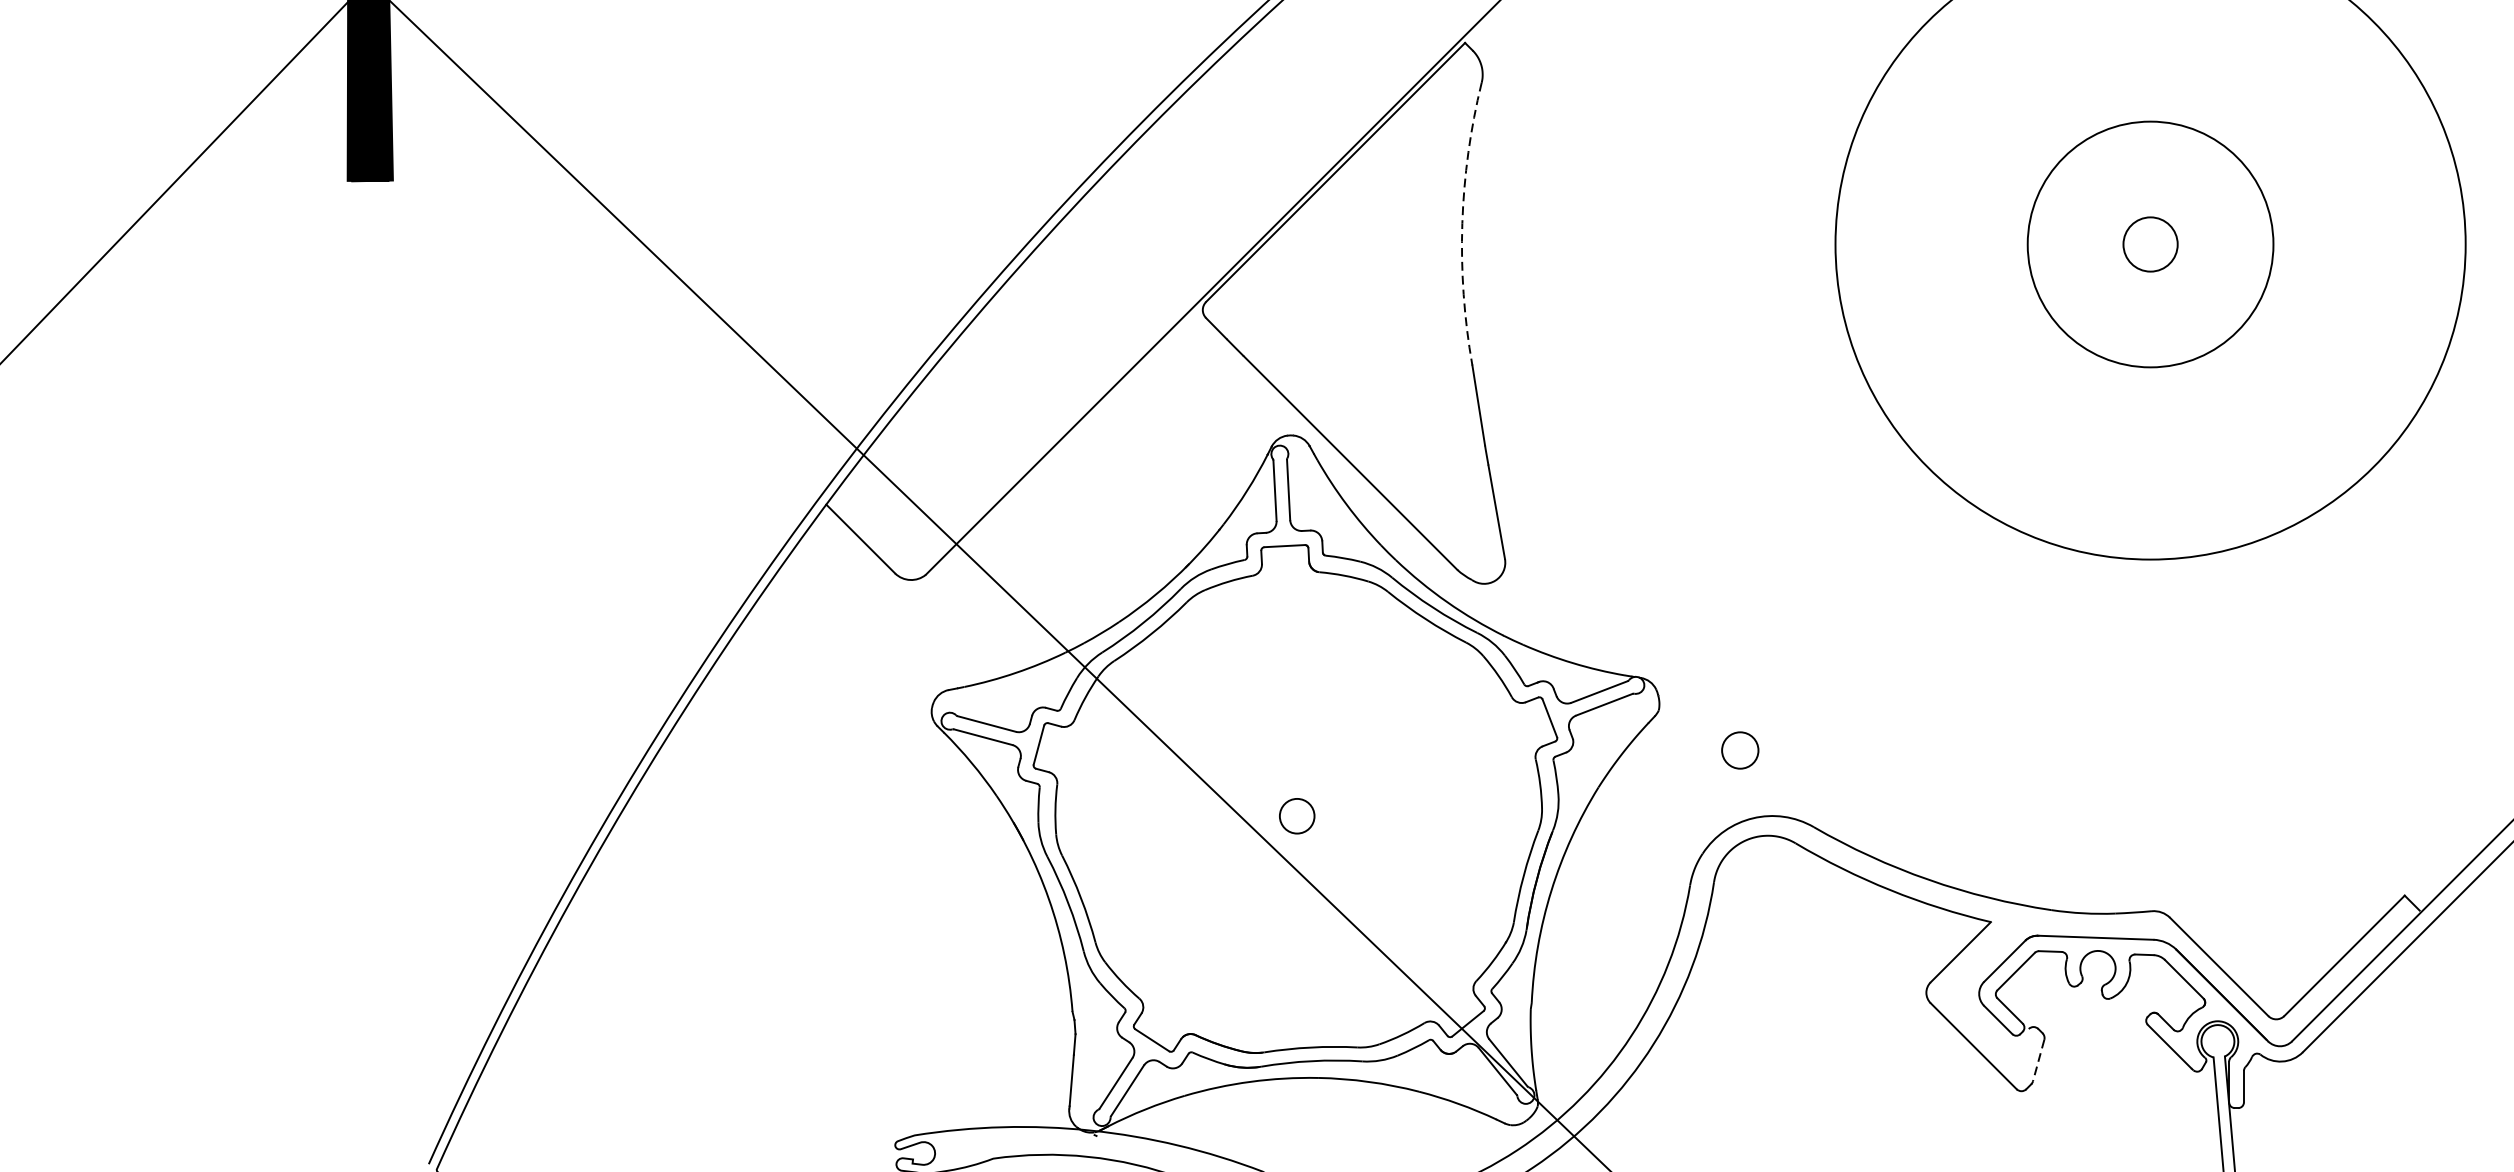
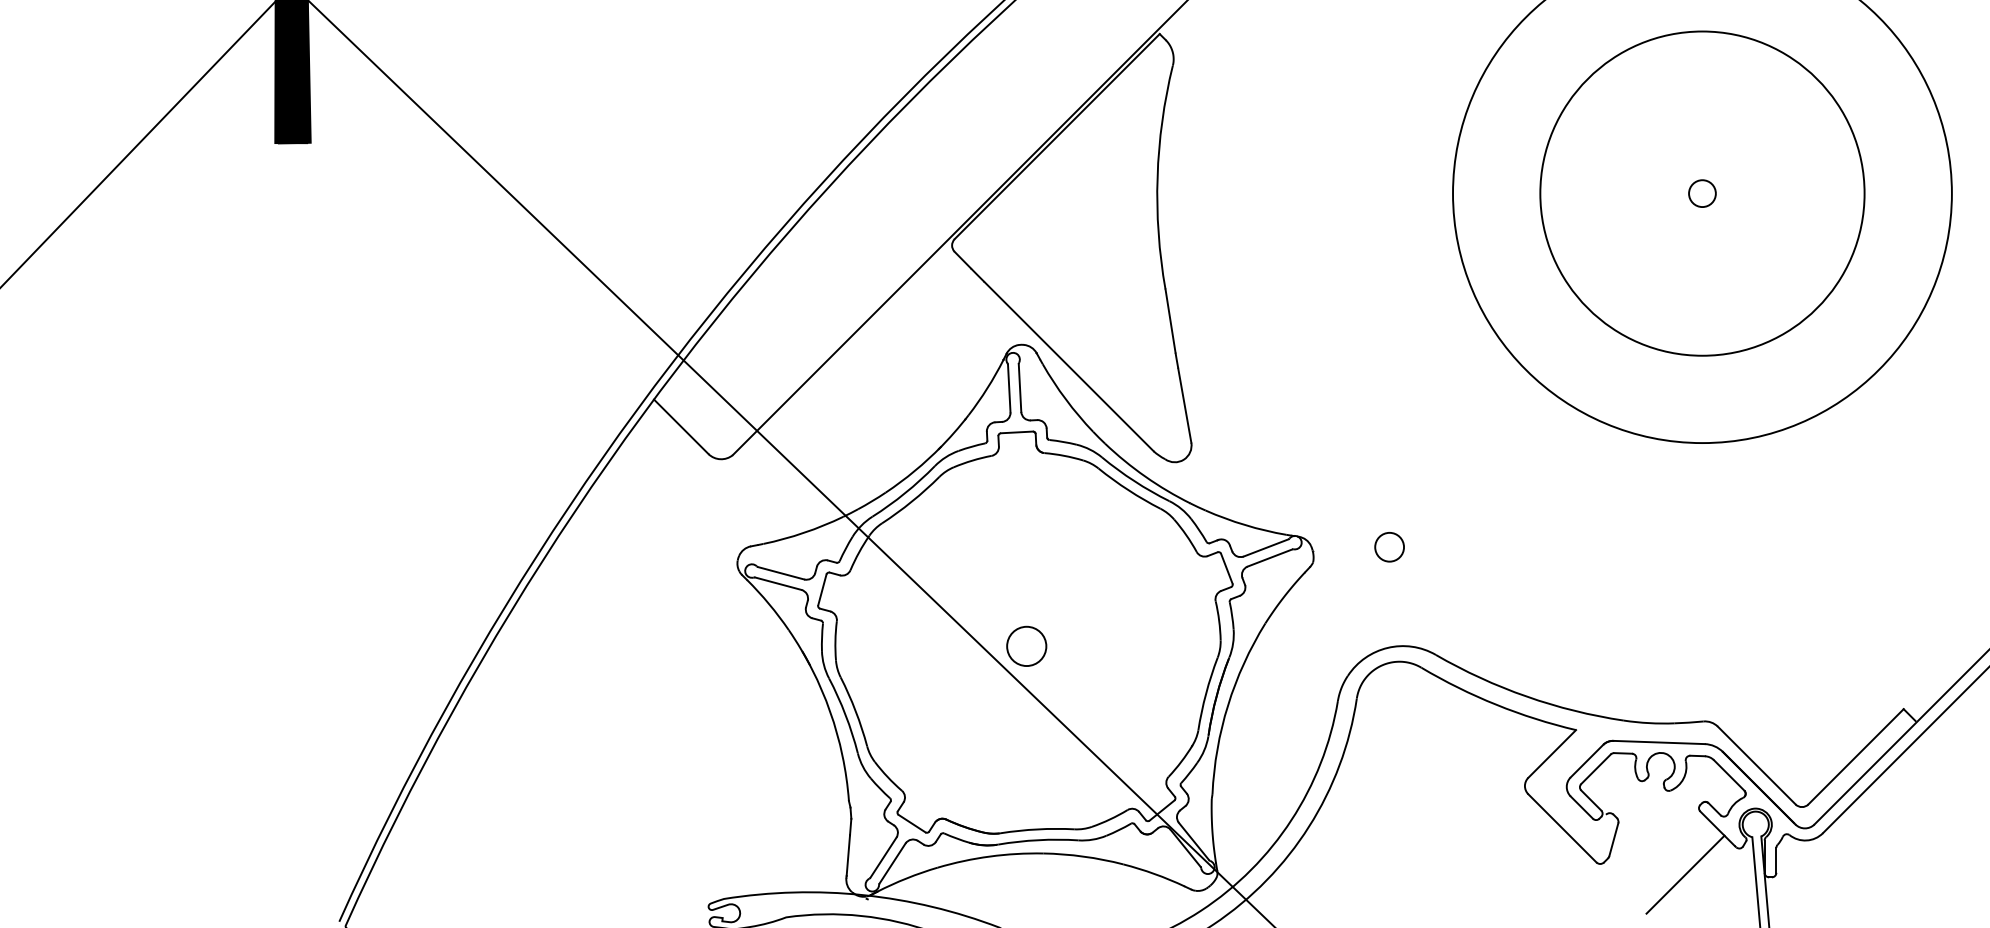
arc: (1462, 224) -> (1157, 177), dashed -> solid
circle: (2150, 244) -> (1702, 193), size x0.62
circle: (2150, 244) -> (1702, 193), size x1.67
circle: (1740, 750) -> (1389, 547), moved
circle: (1296, 815) -> (1026, 645), size x1.43
line: (2038, 1060) -> (1613, 839), dashed -> solid
line: (2129, 1104) -> (1685, 874), added

